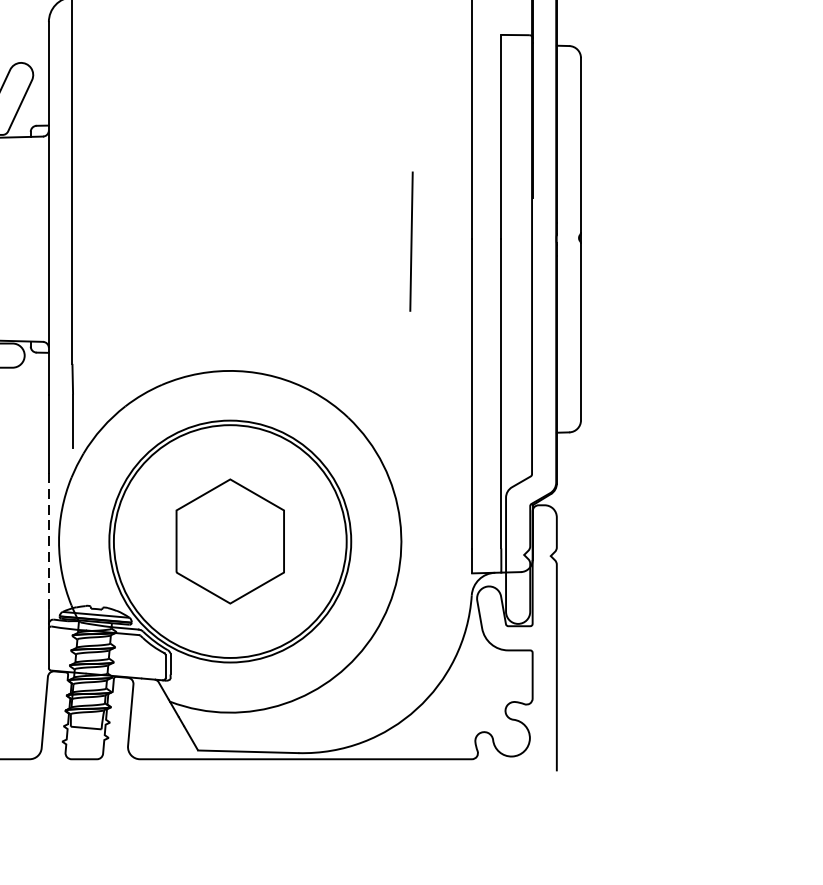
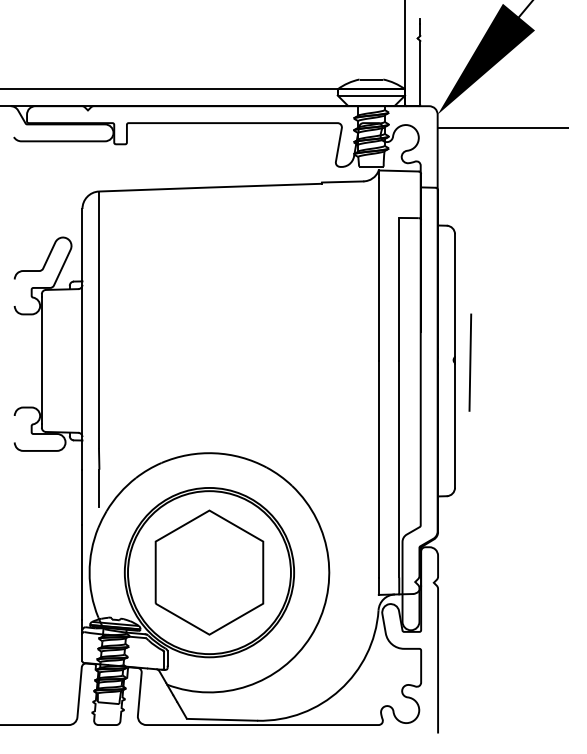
line: (411, 241) -> (470, 362), moved
line: (48, 541) -> (82, 572), dashed -> solid
part: (230, 541) -> (209, 572), size x1.43

